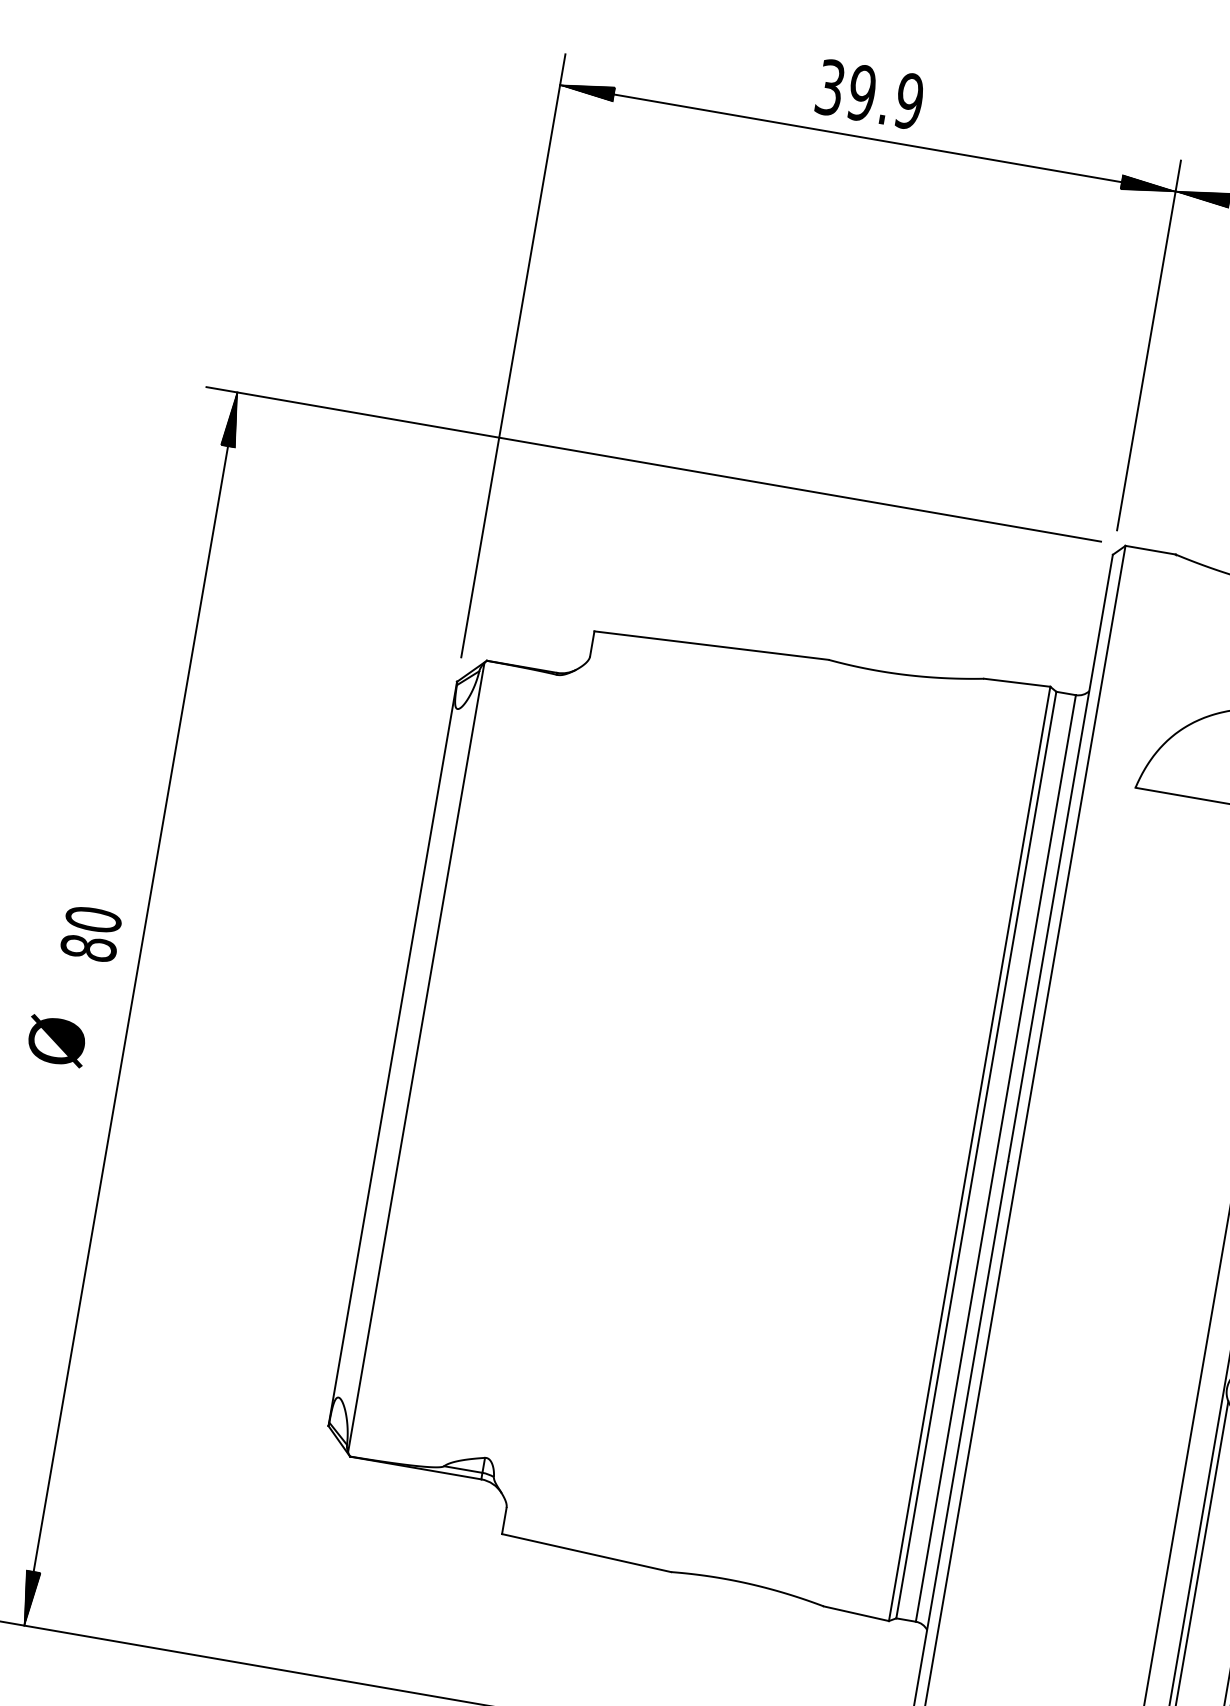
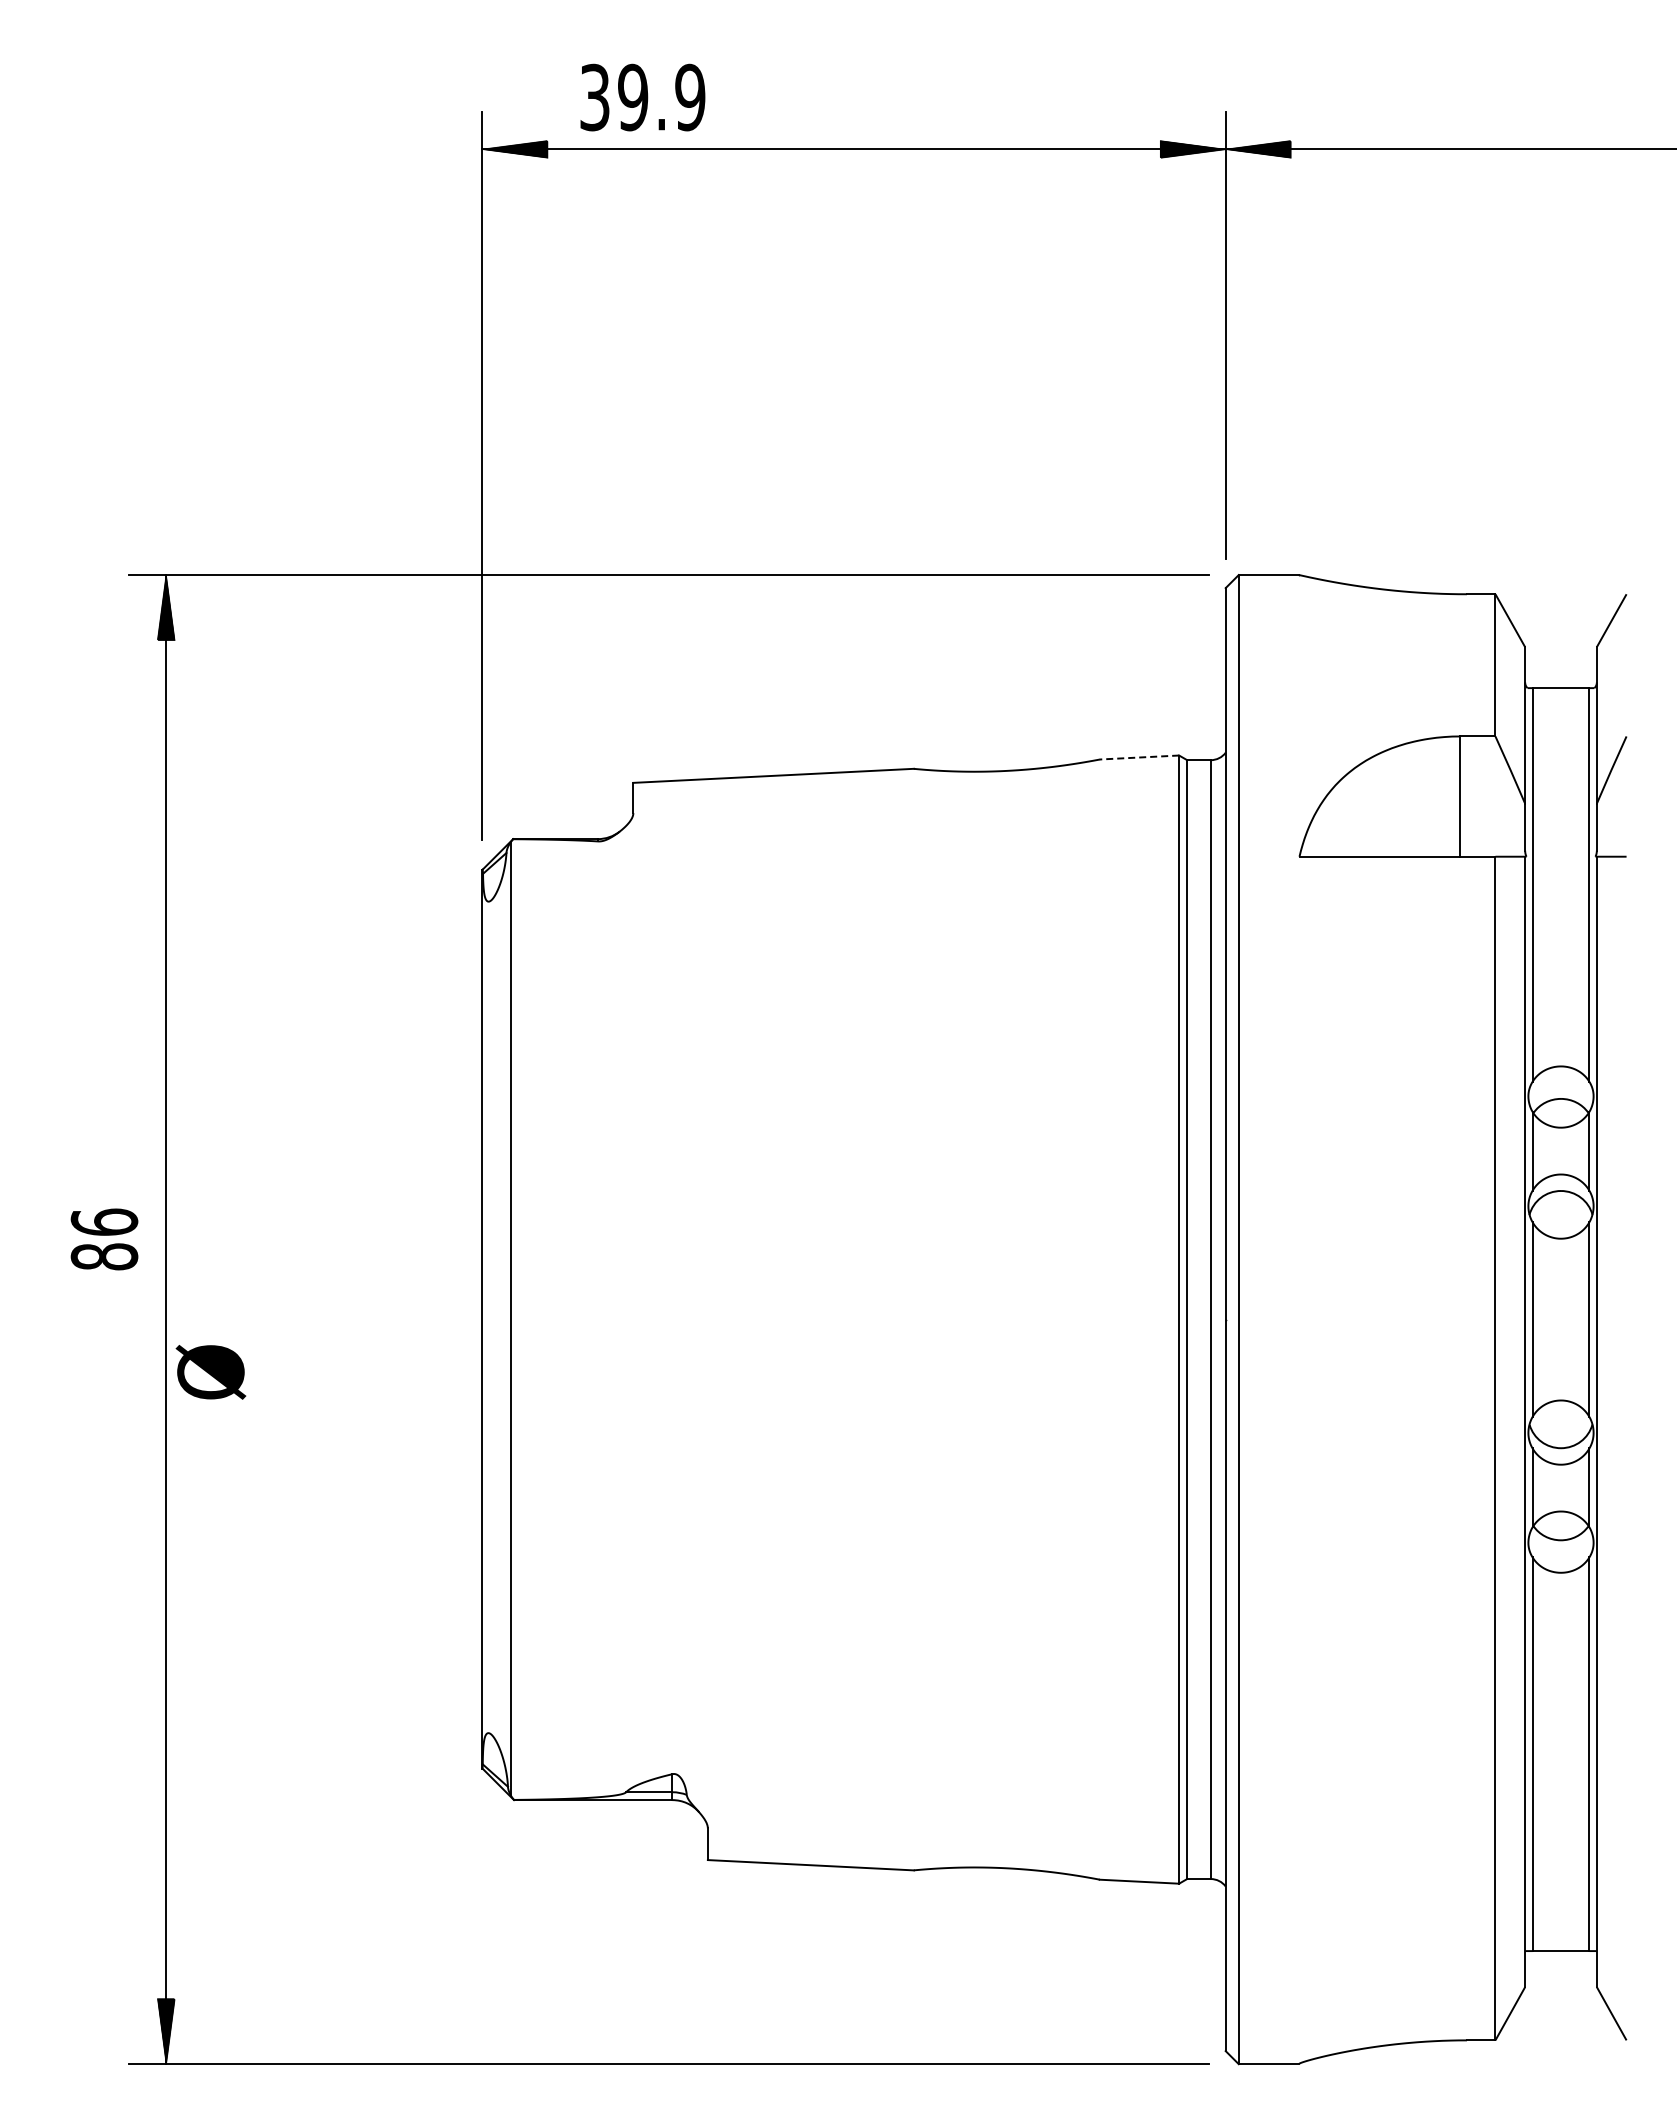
text: (869, 94) -> (642, 97), moved
line: (1017, 682) -> (1139, 757), solid -> dashed
text: (93, 918) -> (104, 1221), 80 -> 86
text: (56, 1041) -> (210, 1372), moved

